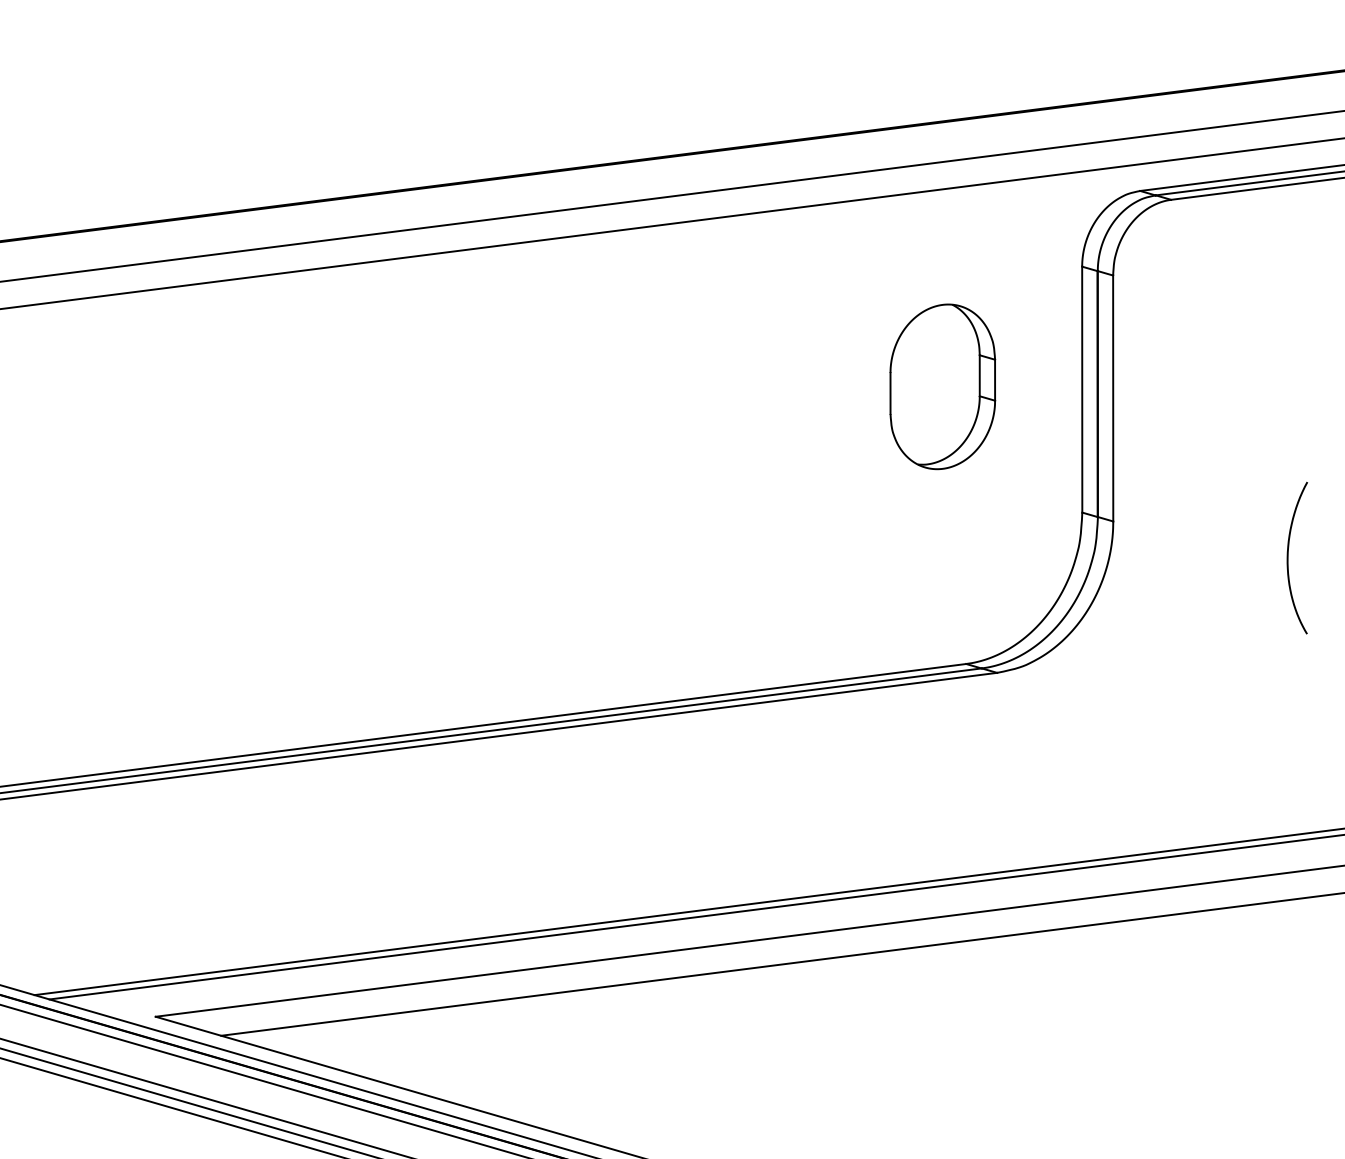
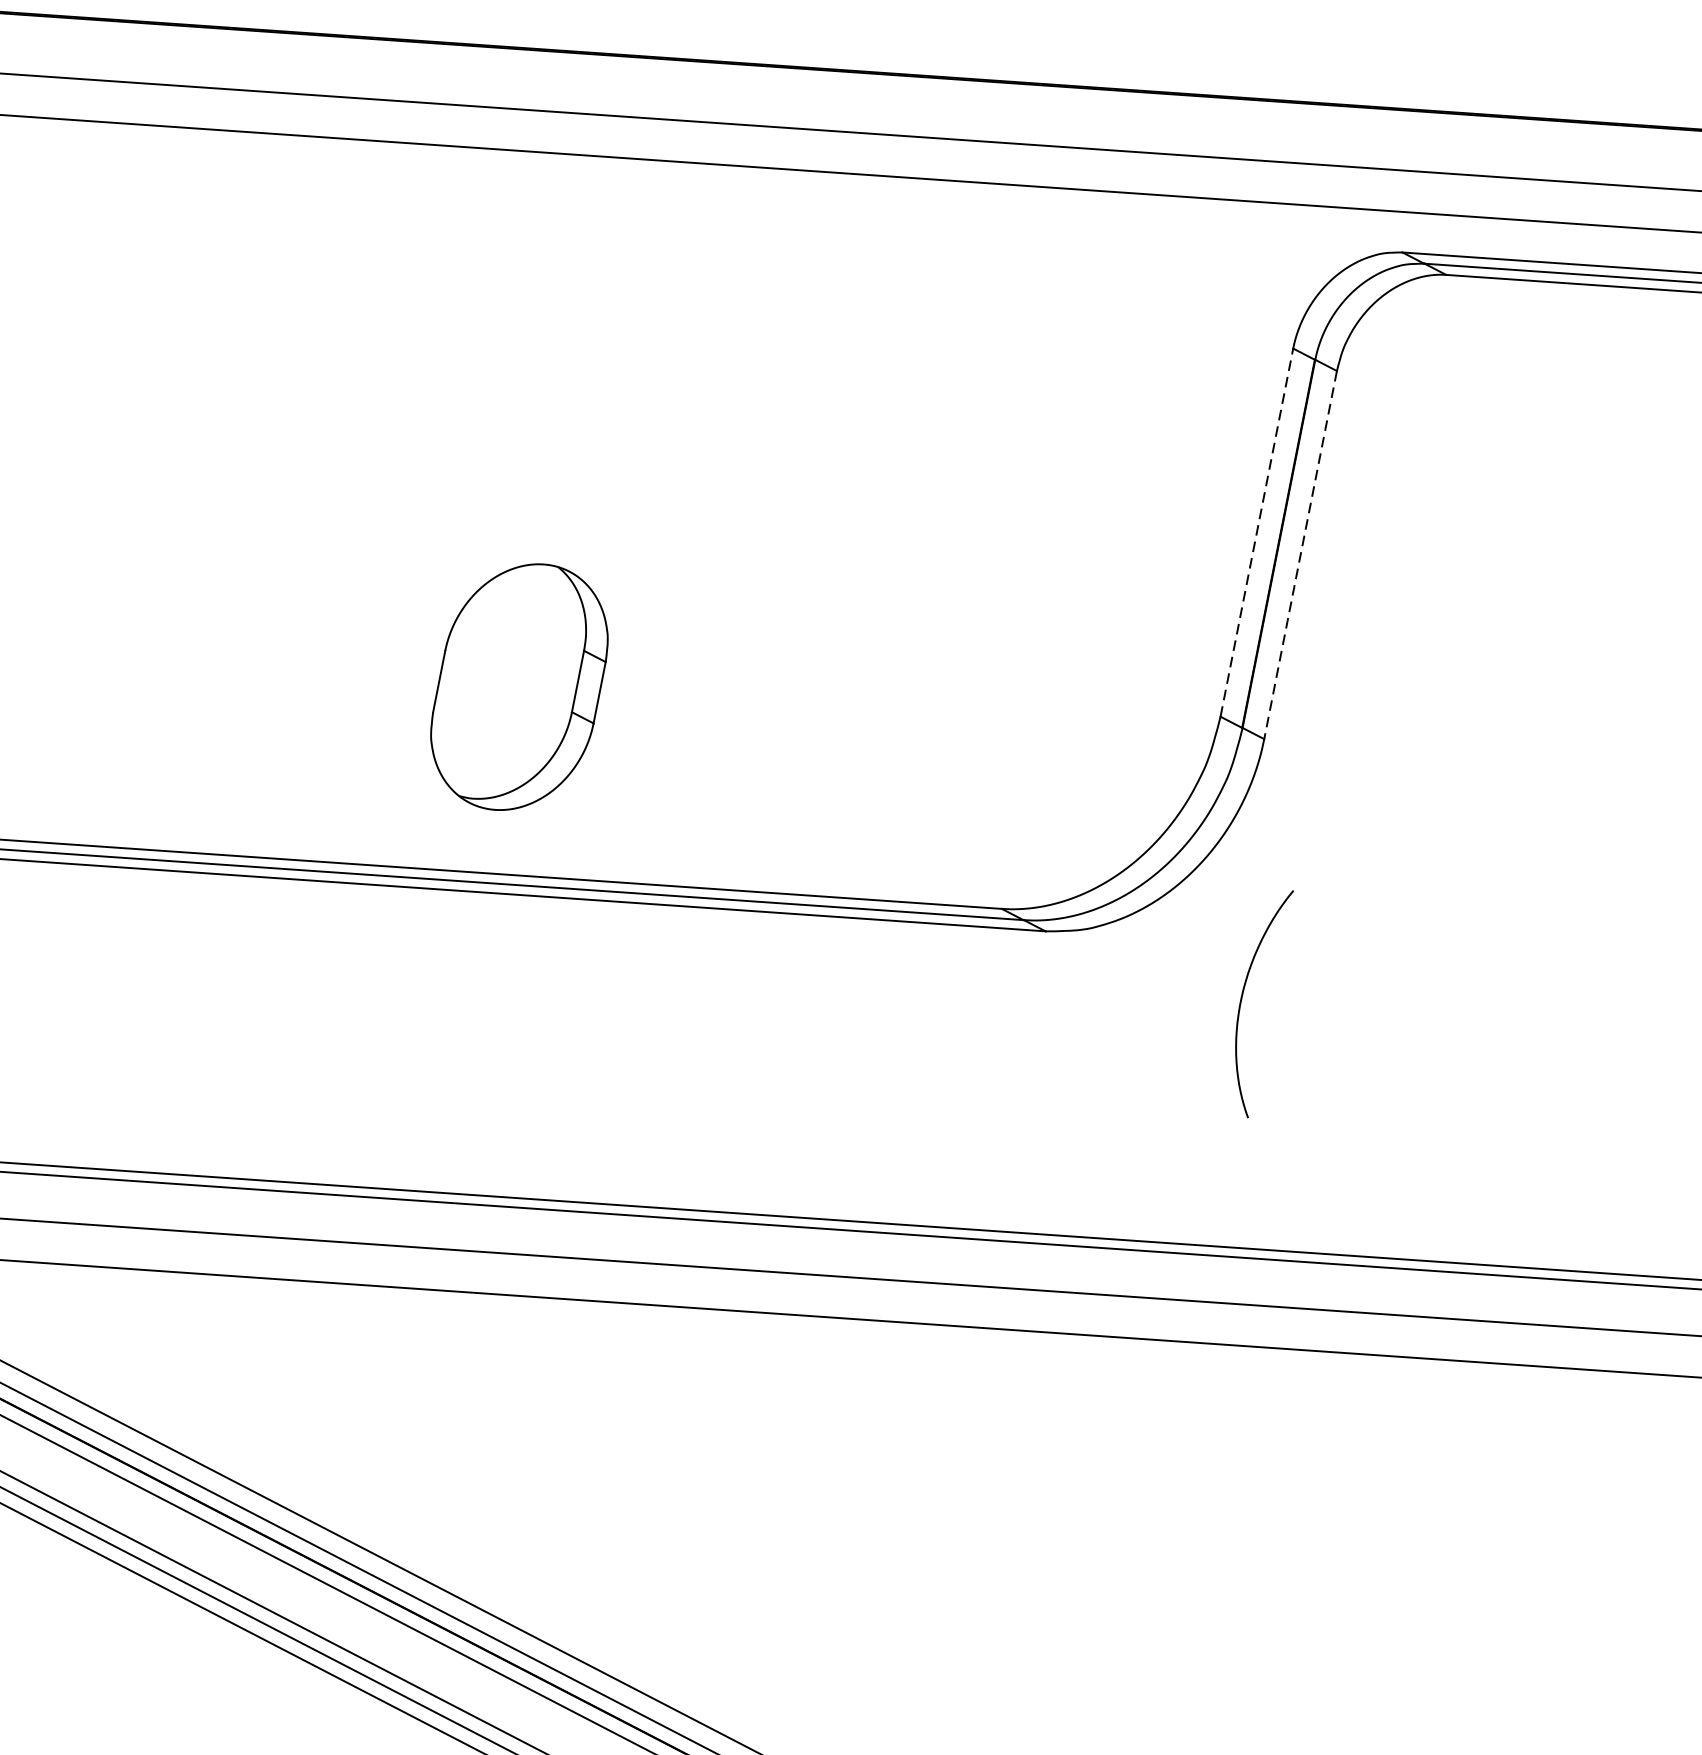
part: (942, 386) -> (519, 686), moved
line: (1082, 389) -> (1257, 532), solid -> dashed
line: (1113, 398) -> (1301, 555), solid -> dashed
curve: (1288, 557) -> (1242, 997), moved

